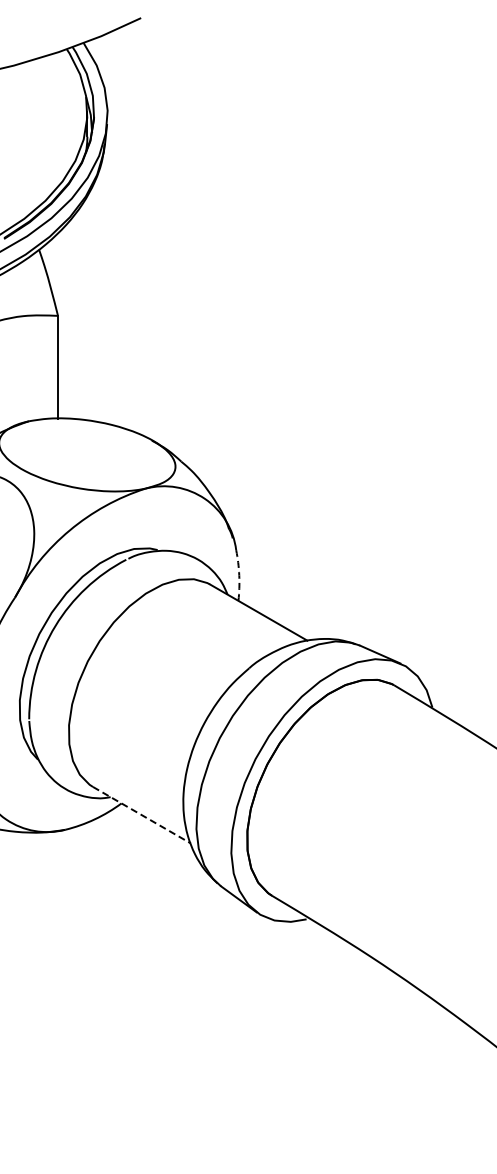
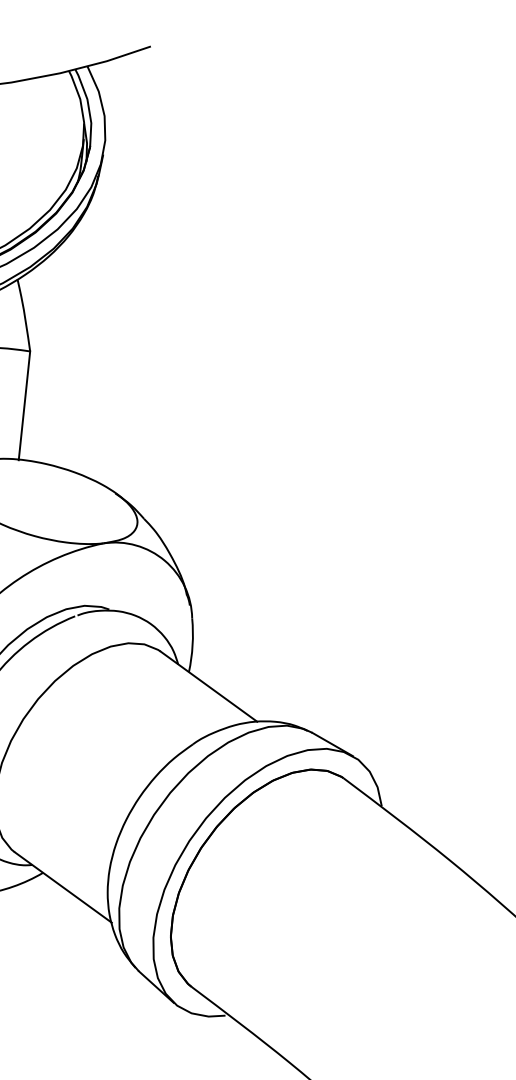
arc: (239, 575) -> (192, 645), dashed -> solid
line: (142, 815) -> (63, 887), dashed -> solid

